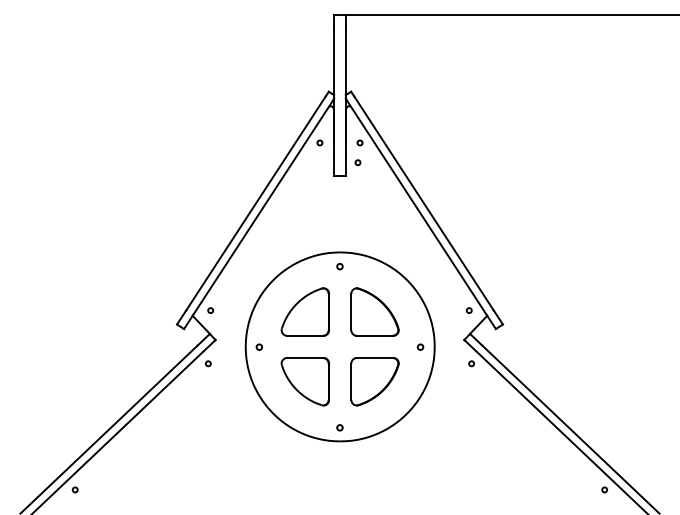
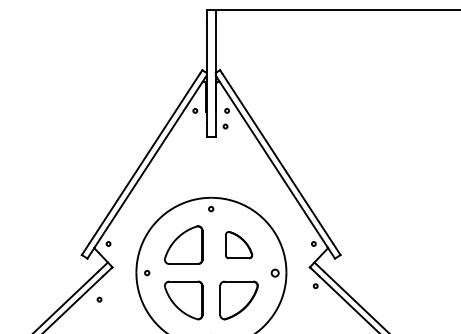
part: (374, 311) -> (238, 244), size x0.7
circle: (420, 346) -> (275, 272), size x1.6
circle: (208, 363) -> (99, 299), moved

